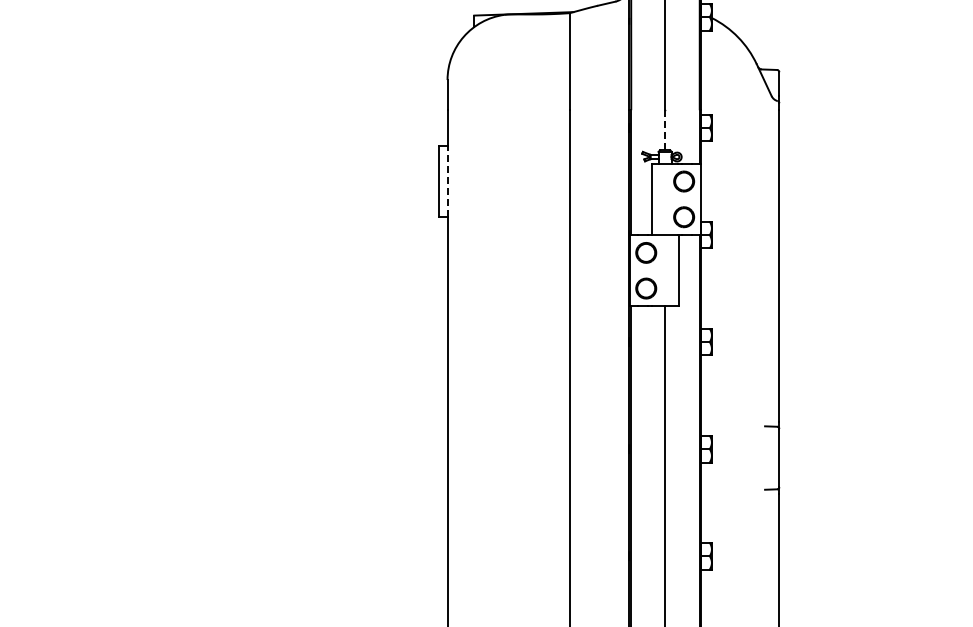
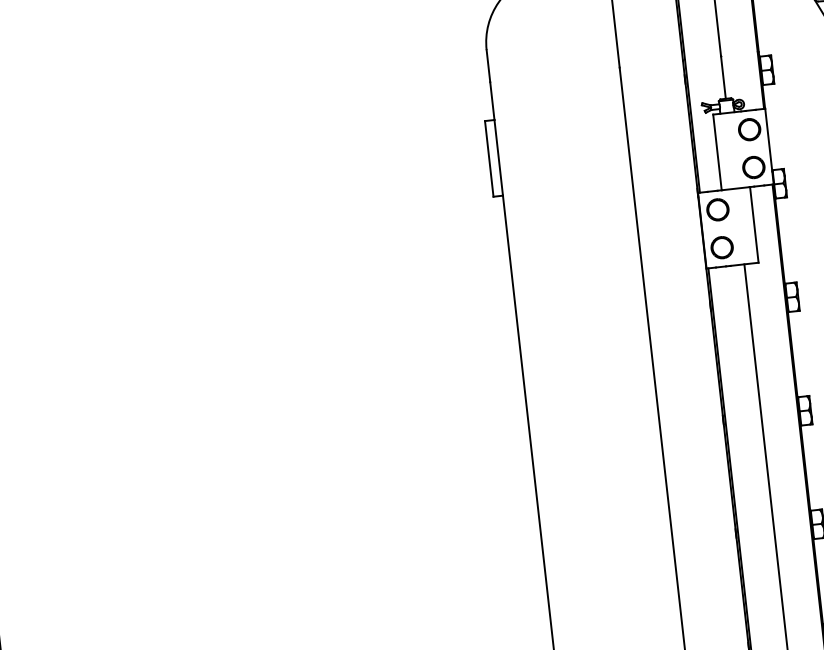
line: (665, 130) -> (723, 77), dashed -> solid
line: (447, 181) -> (498, 157), dashed -> solid

